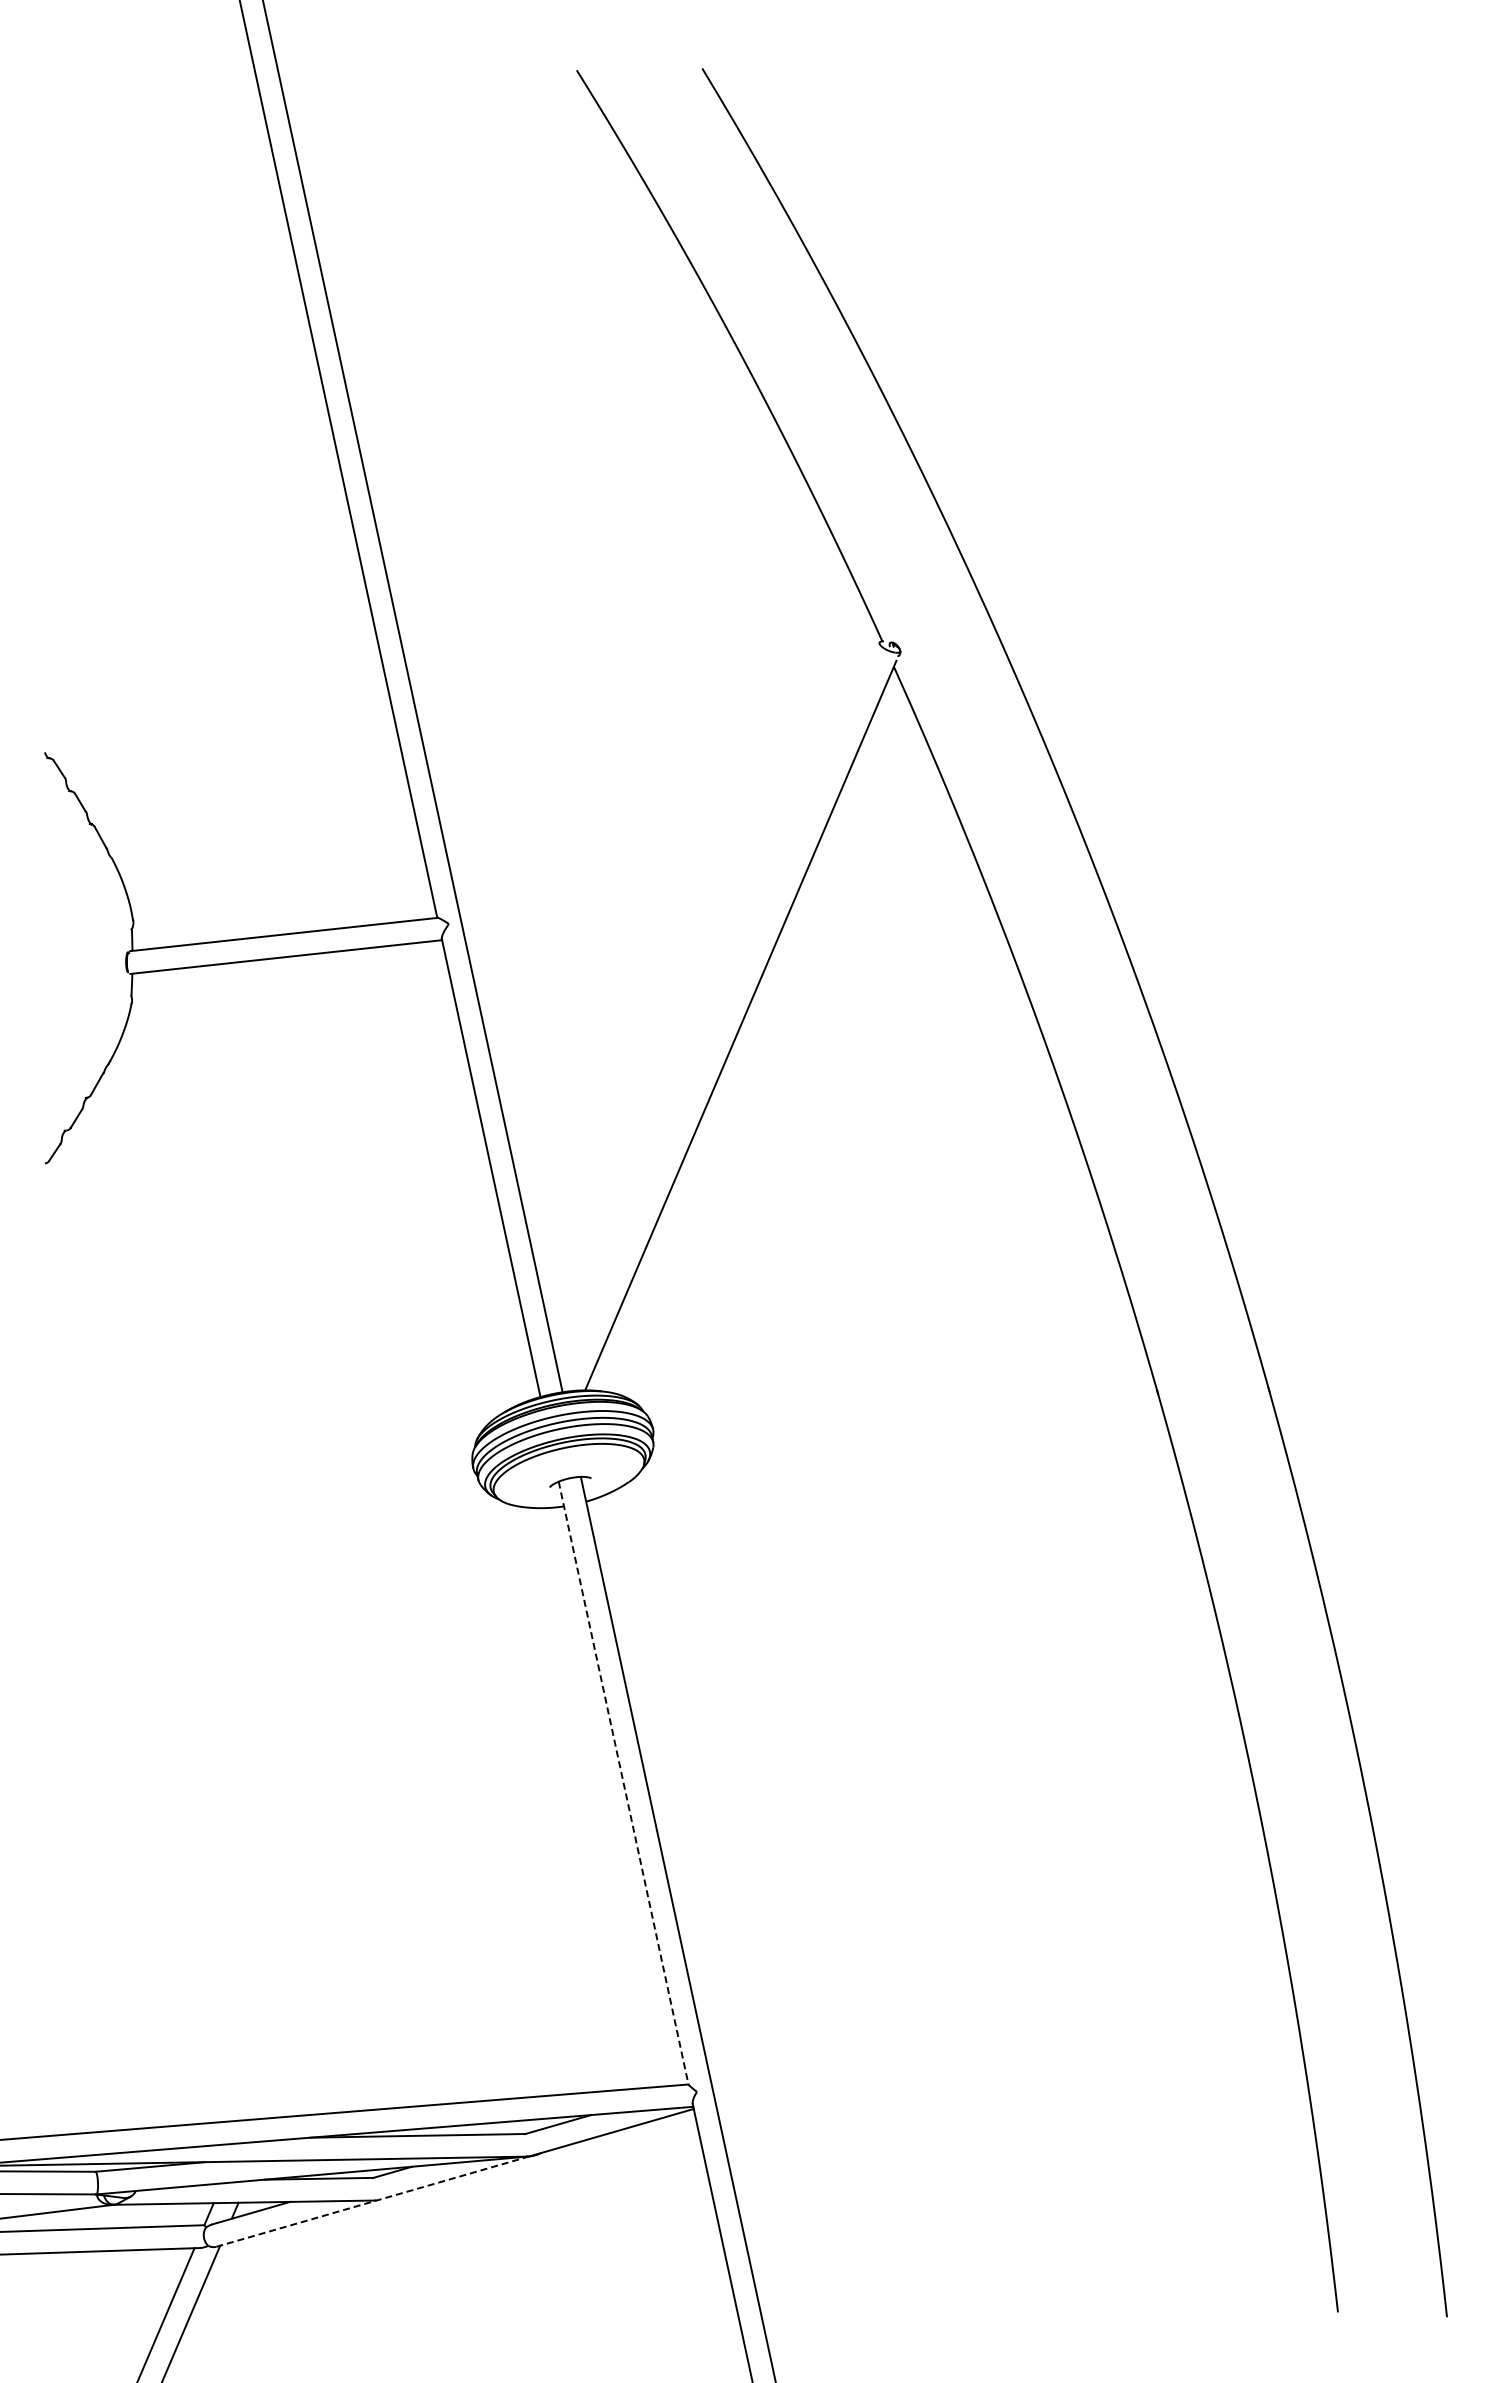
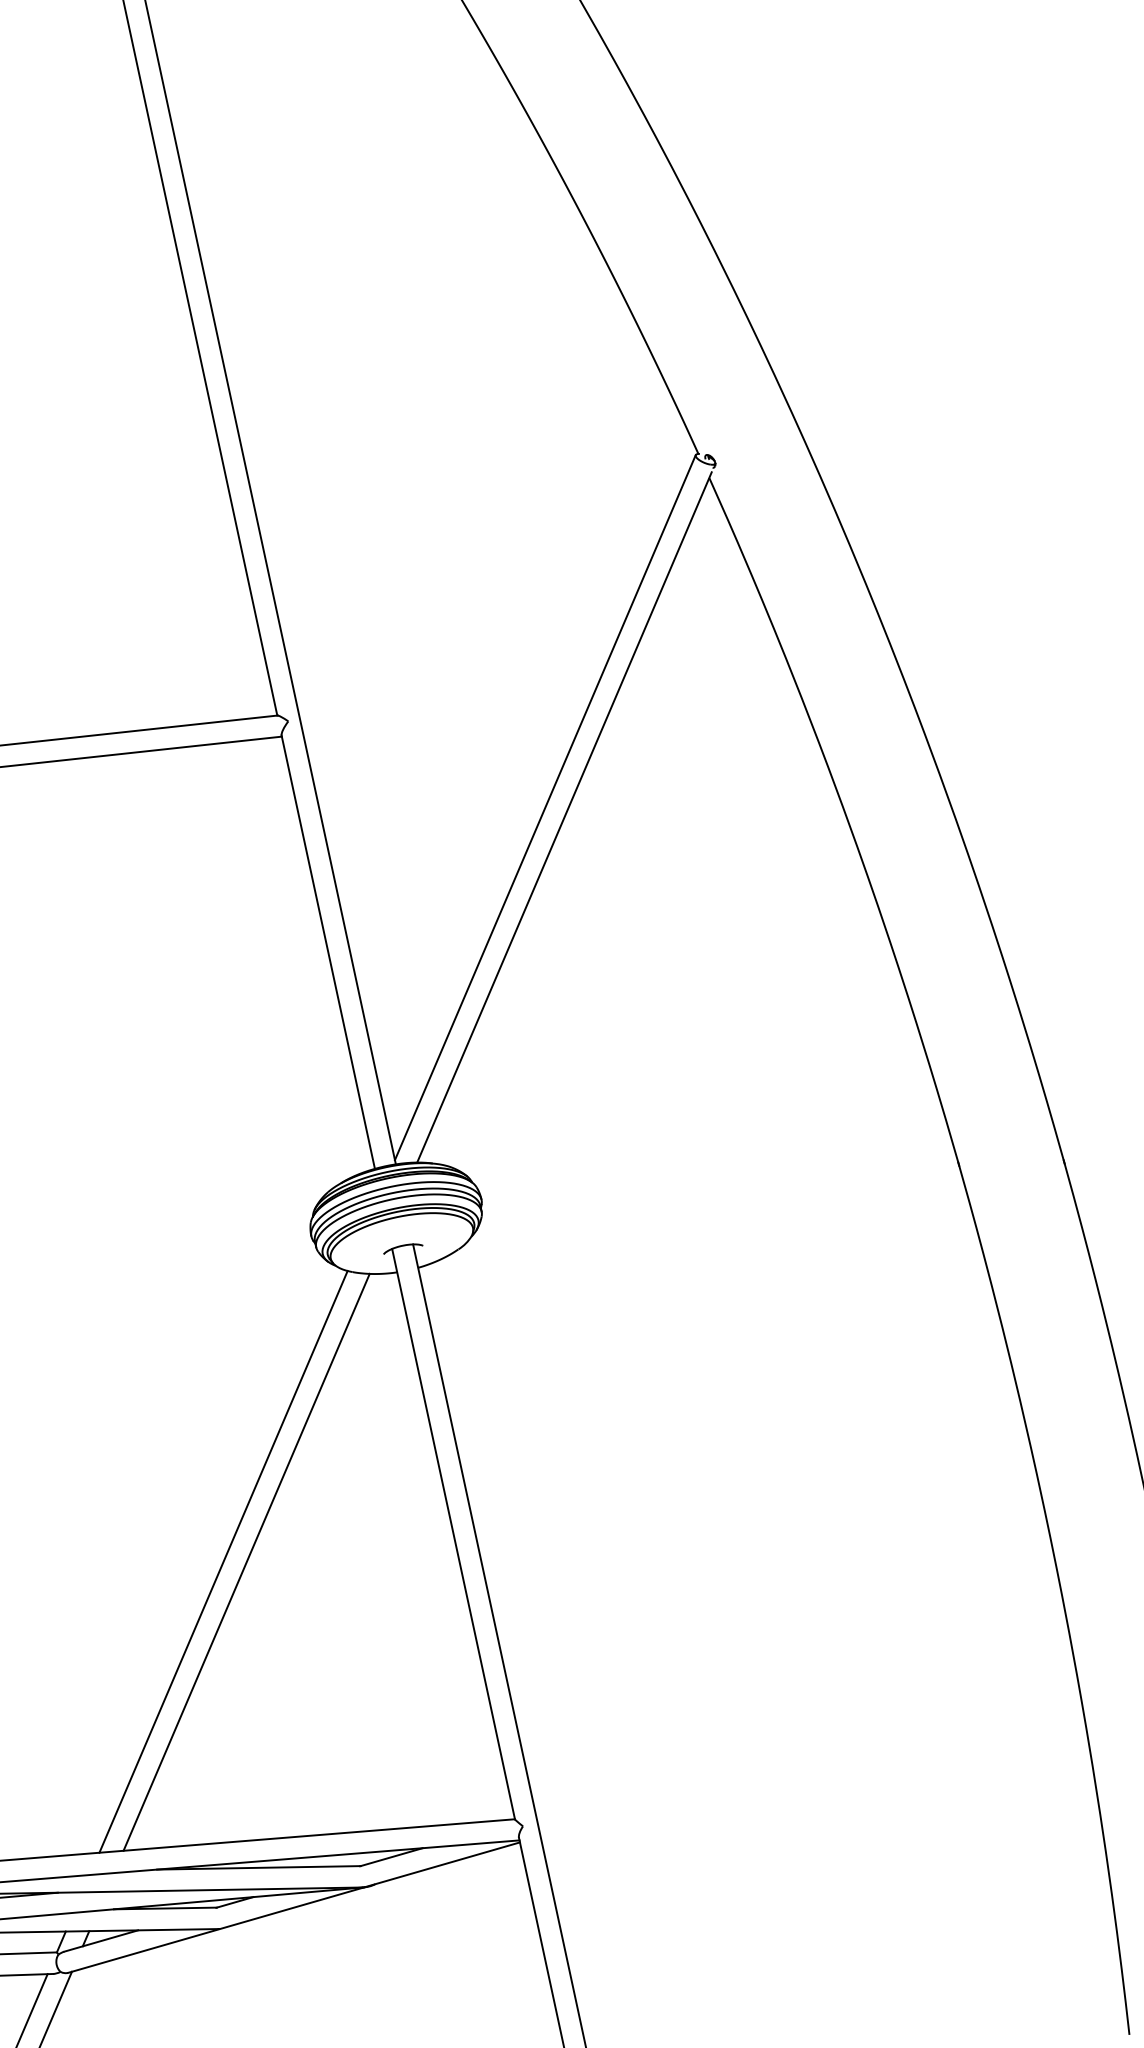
line: (720, 1014) -> (545, 806), added
line: (623, 1783) -> (453, 1534), dashed -> solid
line: (380, 1812) -> (223, 1561), added
line: (404, 1812) -> (246, 1561), added
line: (372, 2201) -> (216, 1929), dashed -> solid

